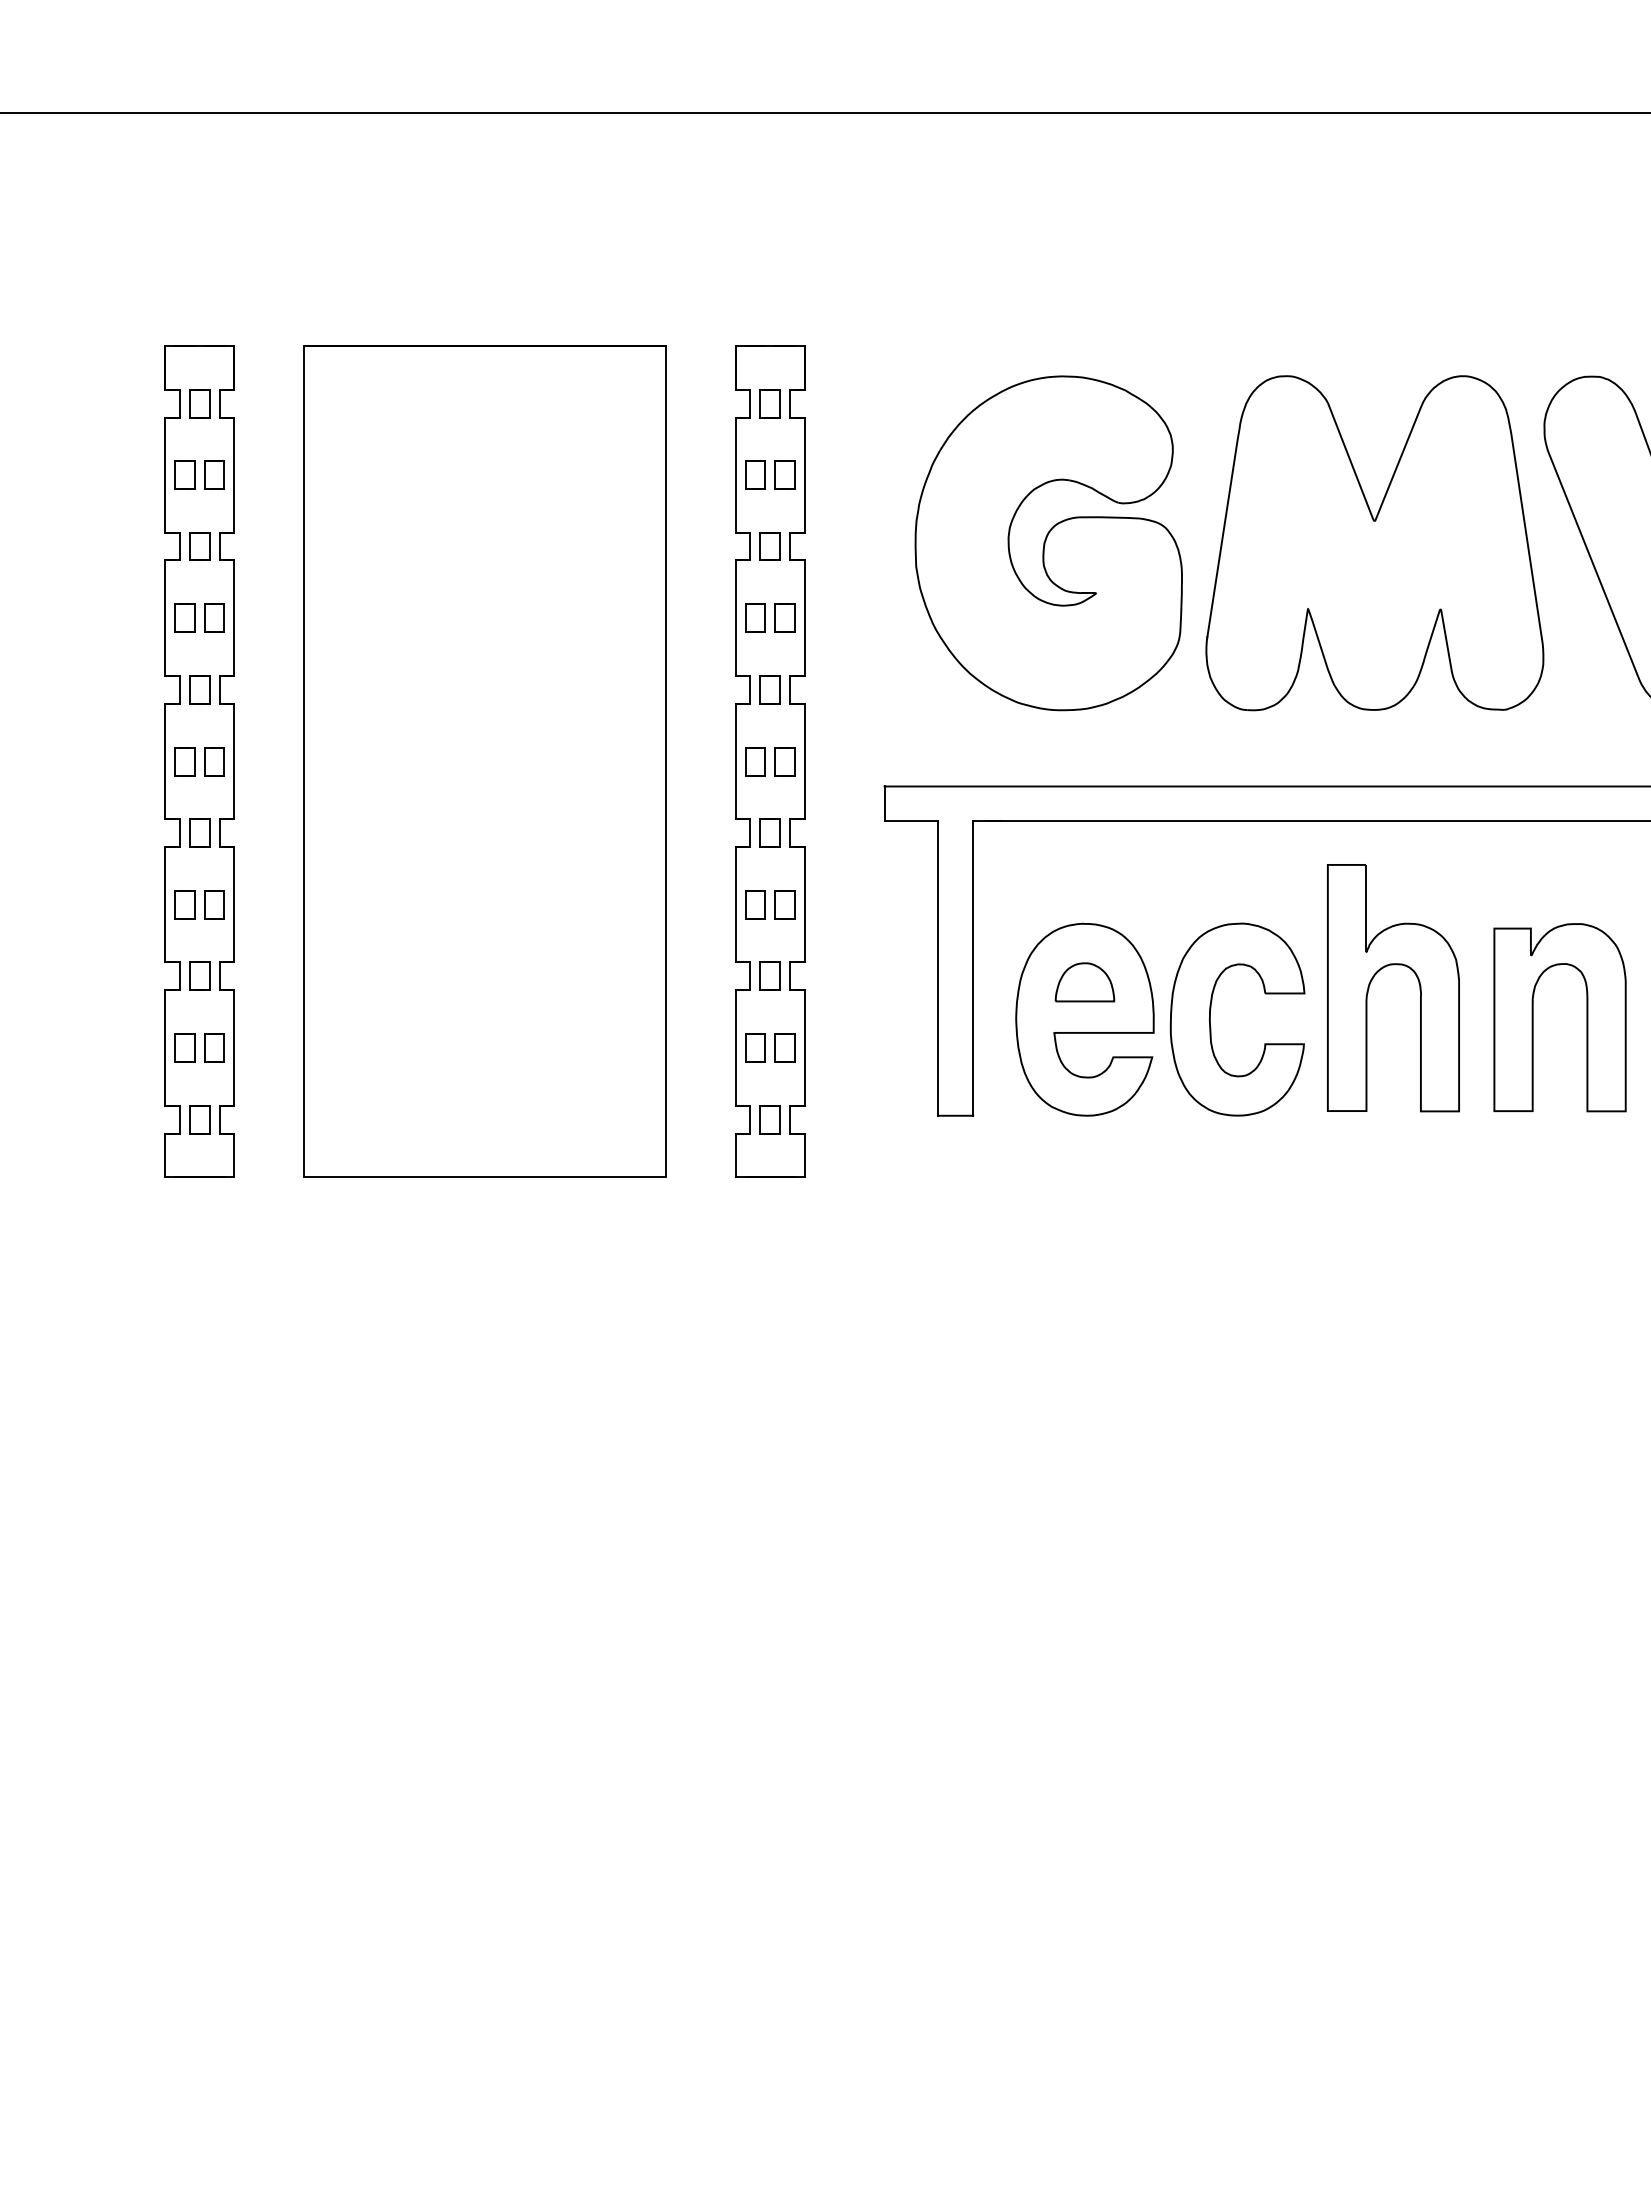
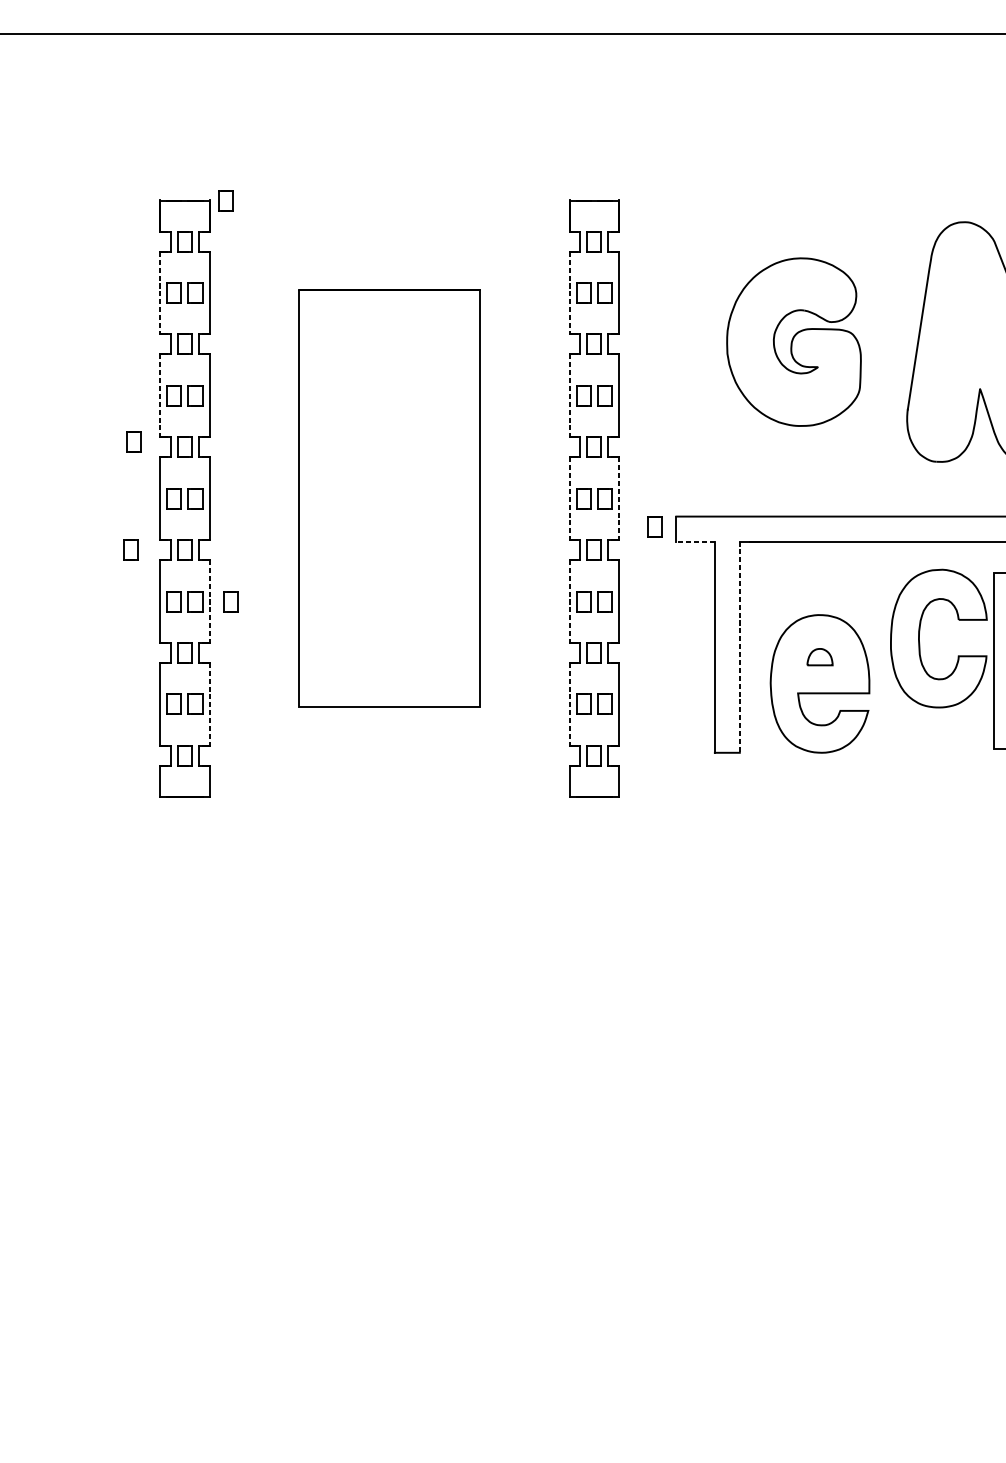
part: (256, 346) -> (225, 200), added
line: (165, 475) -> (160, 293), solid -> dashed
line: (735, 475) -> (569, 293), solid -> dashed
part: (1048, 543) -> (793, 342), size x0.7
line: (165, 618) -> (160, 396), solid -> dashed
line: (735, 618) -> (569, 396), solid -> dashed
part: (128, 682) -> (133, 441), added
part: (484, 761) -> (389, 498), size x0.7
line: (735, 761) -> (569, 498), solid -> dashed
line: (804, 761) -> (618, 498), solid -> dashed
part: (854, 800) -> (654, 526), added
line: (911, 821) -> (695, 541), solid -> dashed
part: (123, 832) -> (130, 549), added
line: (234, 904) -> (209, 601), solid -> dashed
part: (263, 904) -> (230, 601), added
line: (735, 904) -> (569, 601), solid -> dashed
line: (973, 969) -> (740, 647), solid -> dashed
part: (1084, 982) -> (819, 657), size x0.6
part: (1210, 1019) -> (919, 638), moved
line: (234, 1048) -> (209, 704), solid -> dashed
line: (735, 1048) -> (569, 704), solid -> dashed

